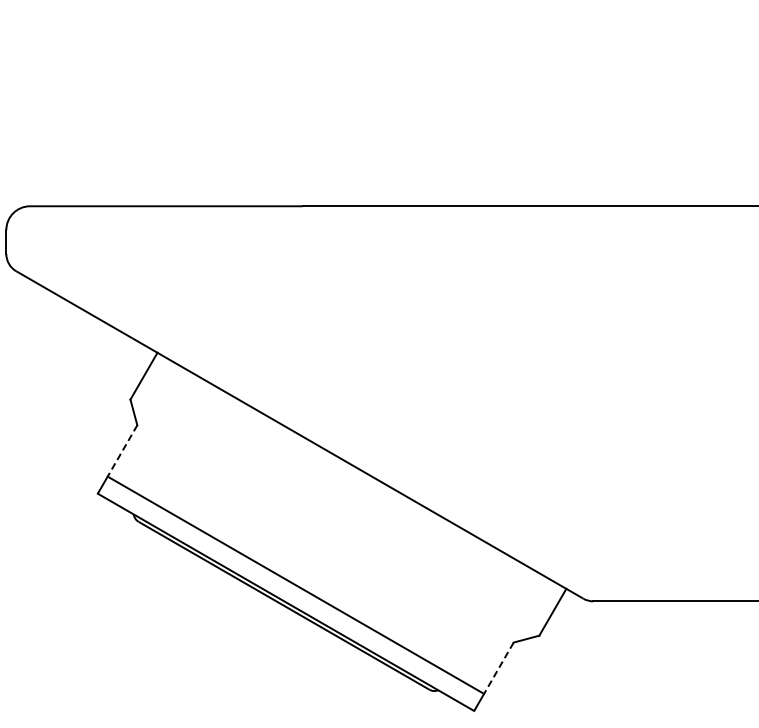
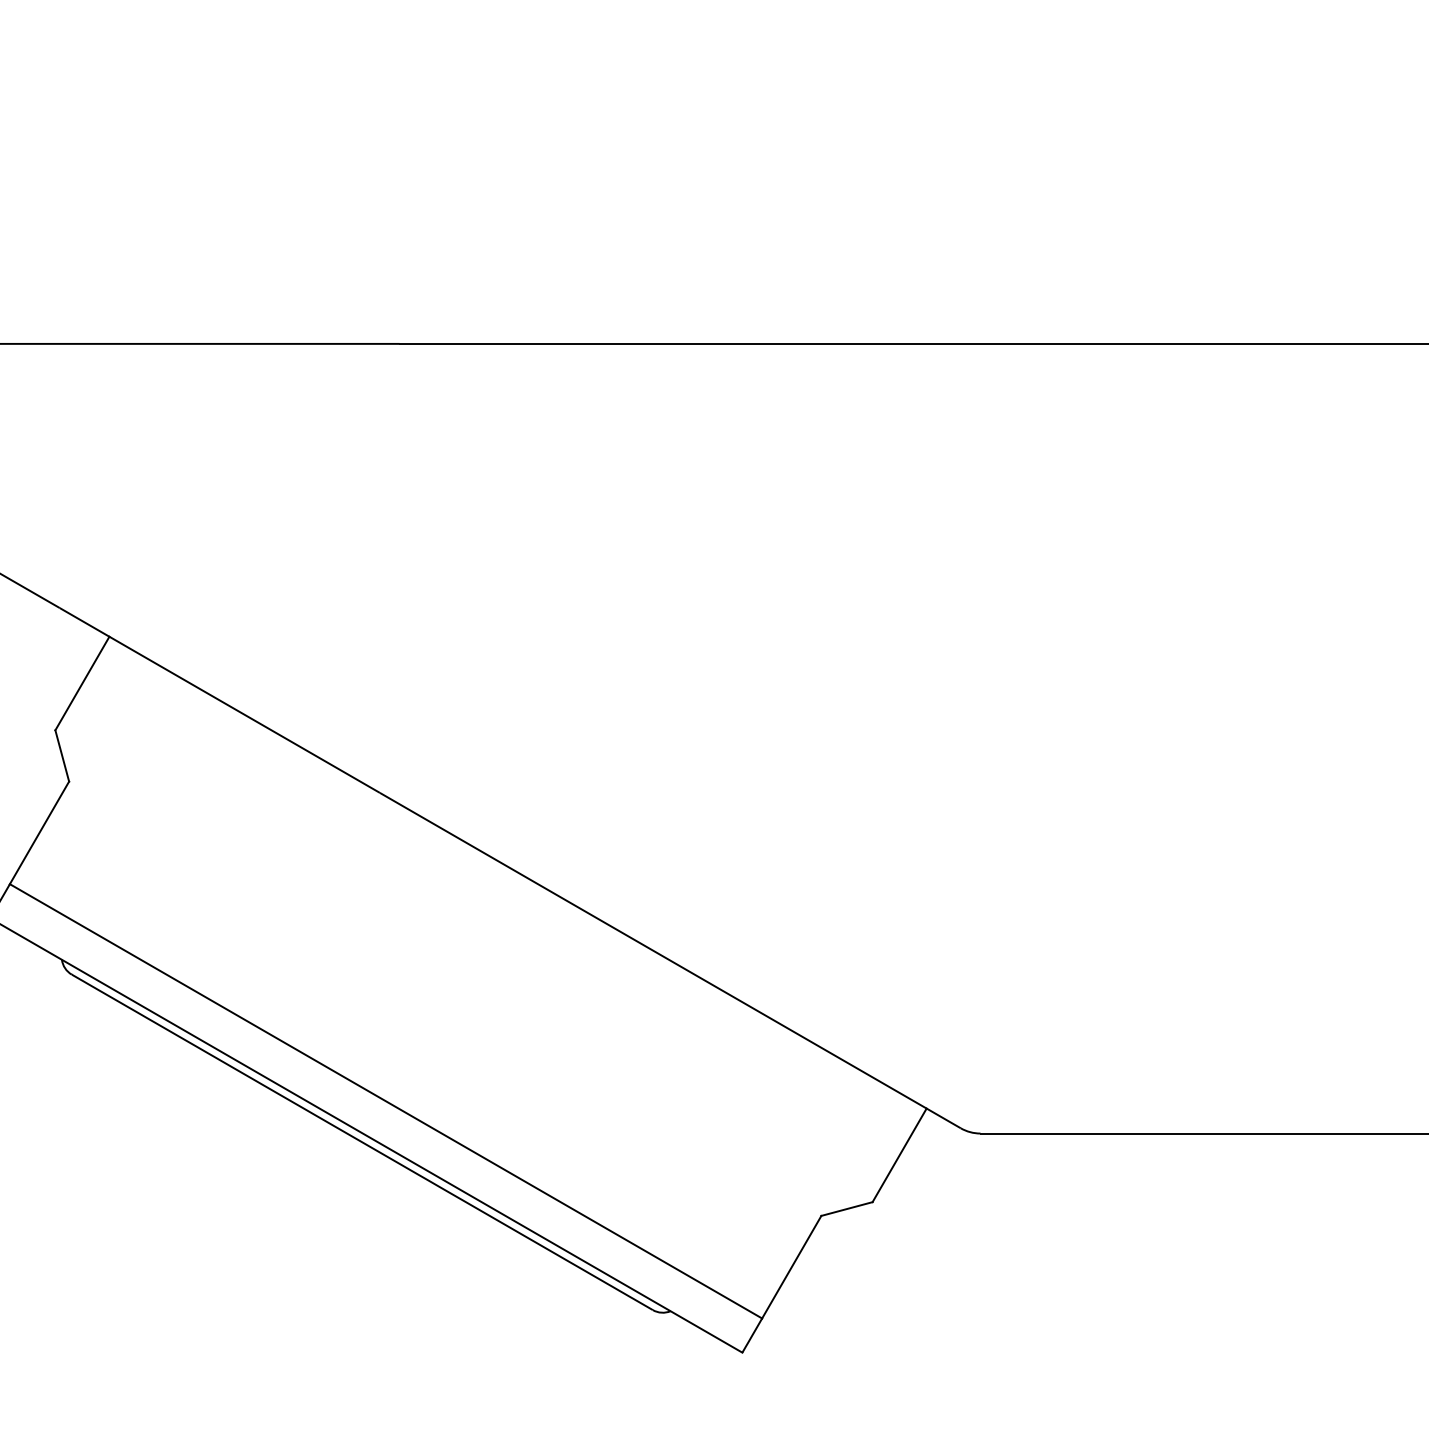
line: (122, 450) -> (39, 832), dashed -> solid
line: (498, 668) -> (790, 1267), dashed -> solid

